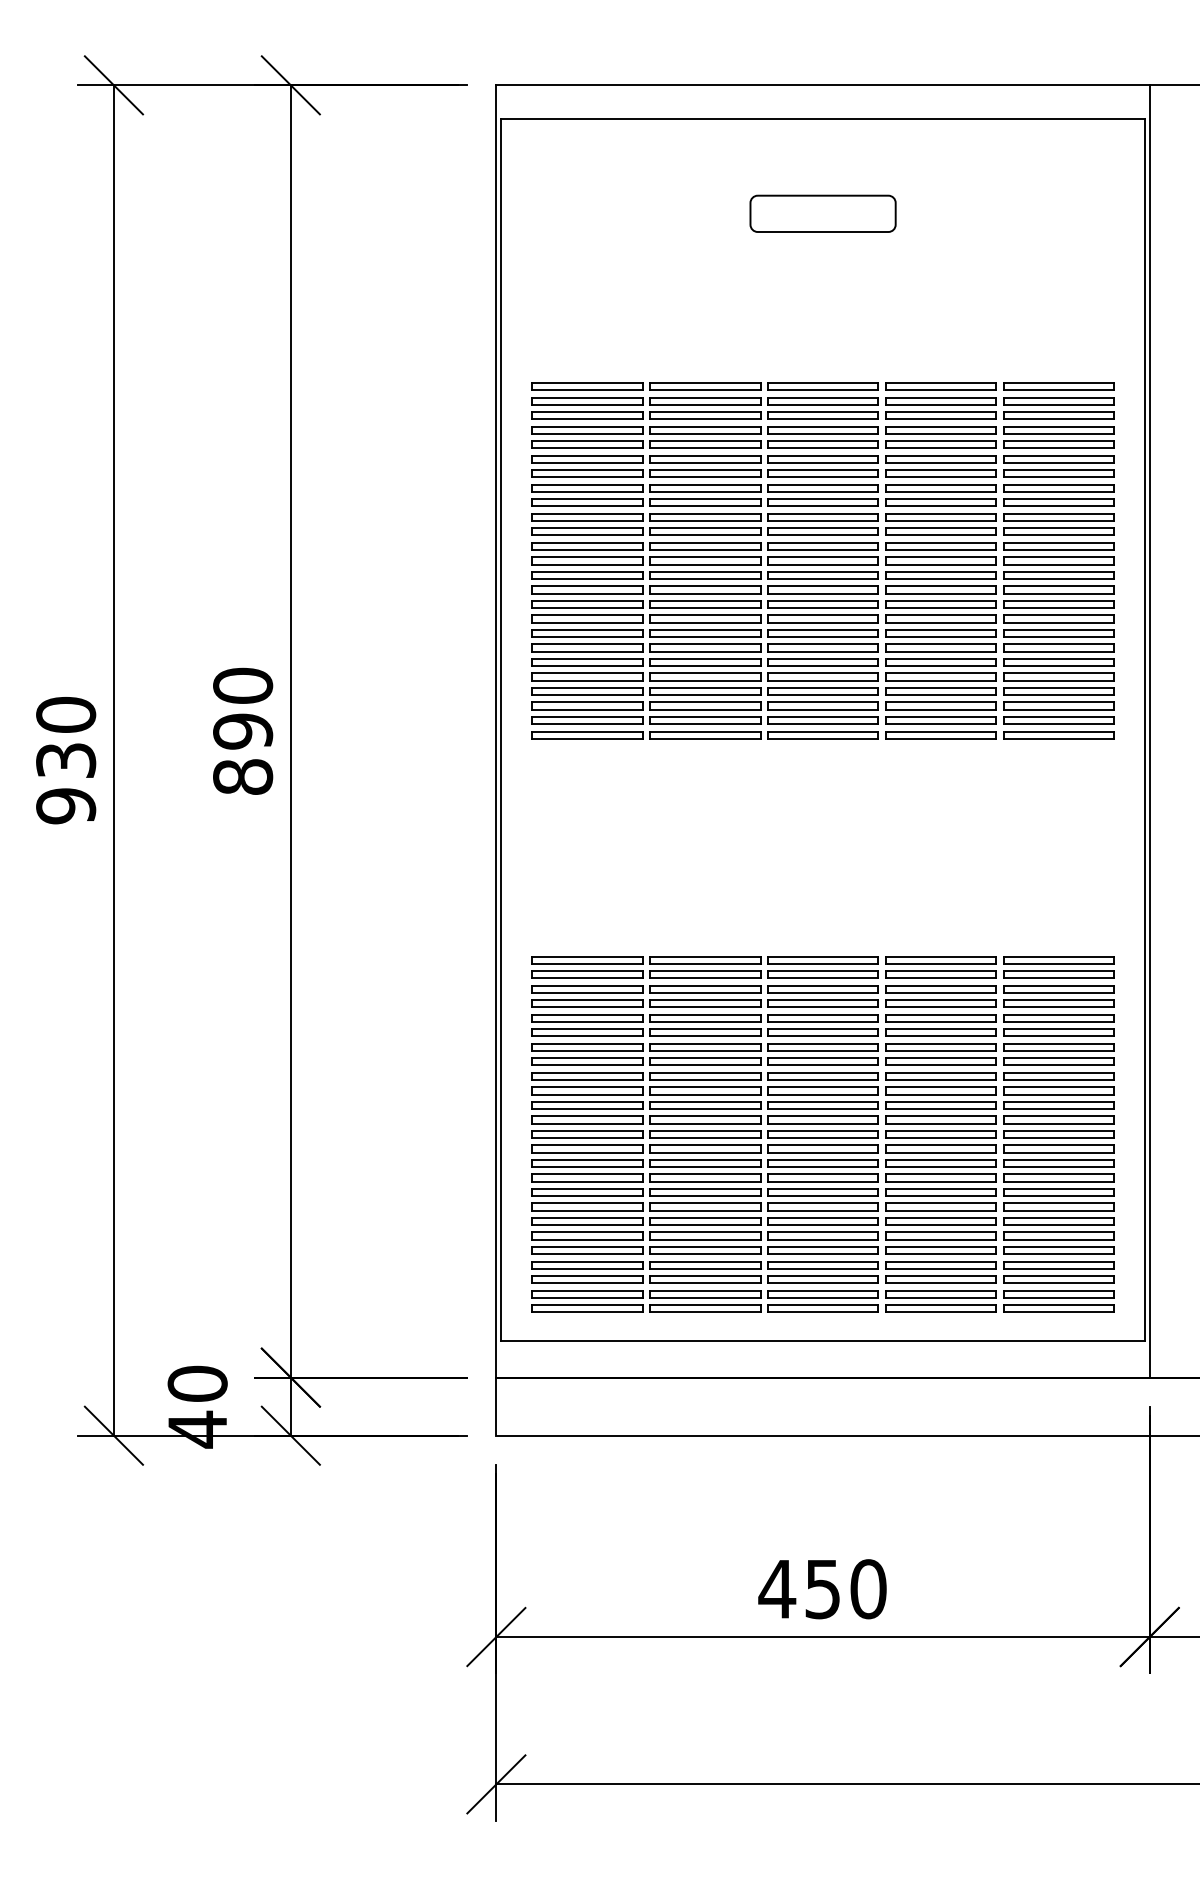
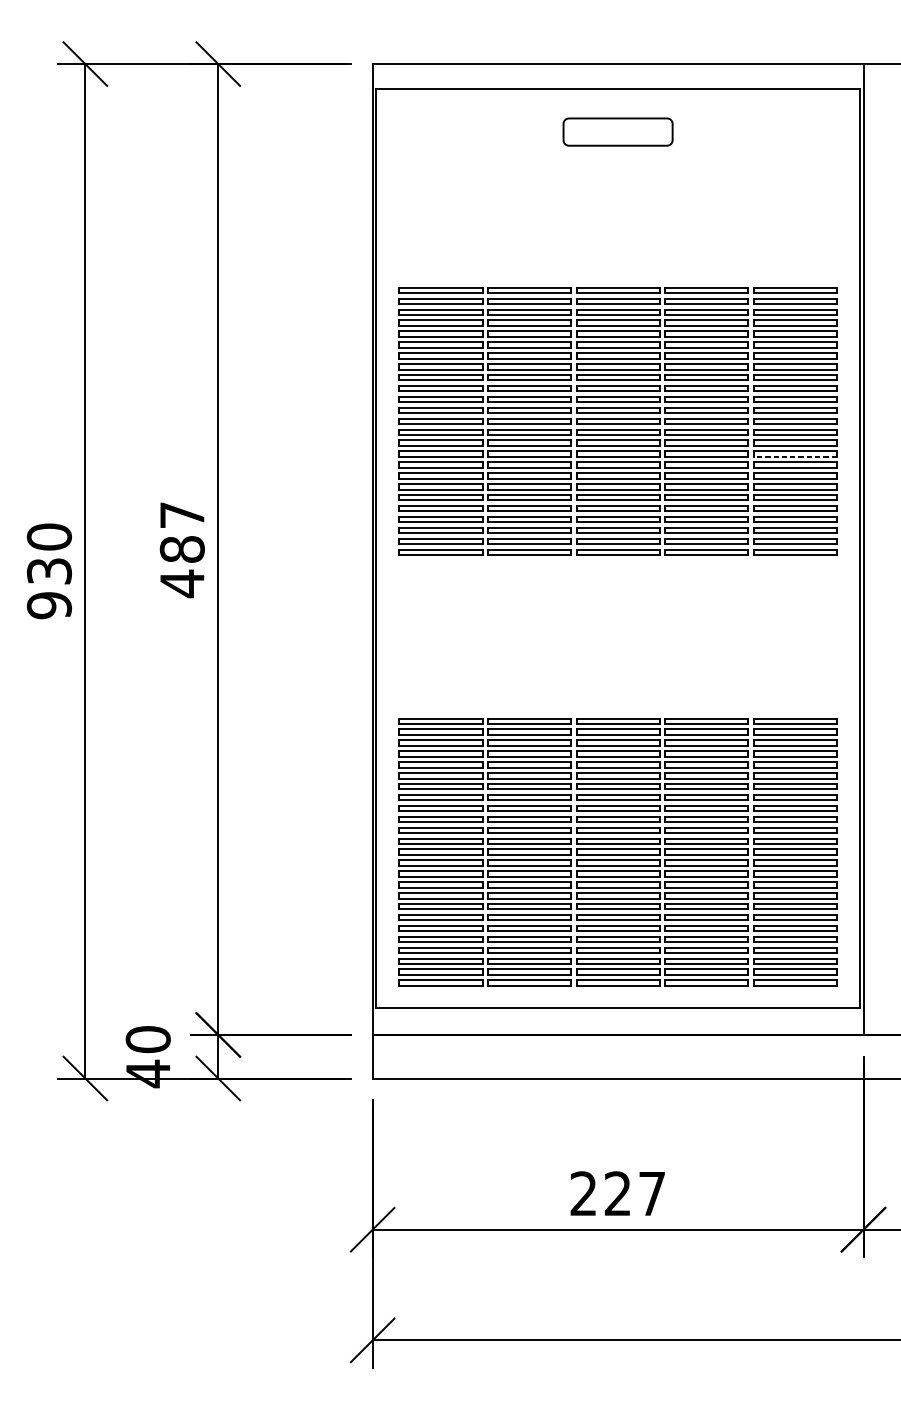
part: (822, 213) -> (617, 131), moved
line: (1058, 608) -> (794, 457), solid -> dashed
text: (243, 731) -> (182, 549), 890 -> 487
text: (822, 1589) -> (617, 1194), 450 -> 227

